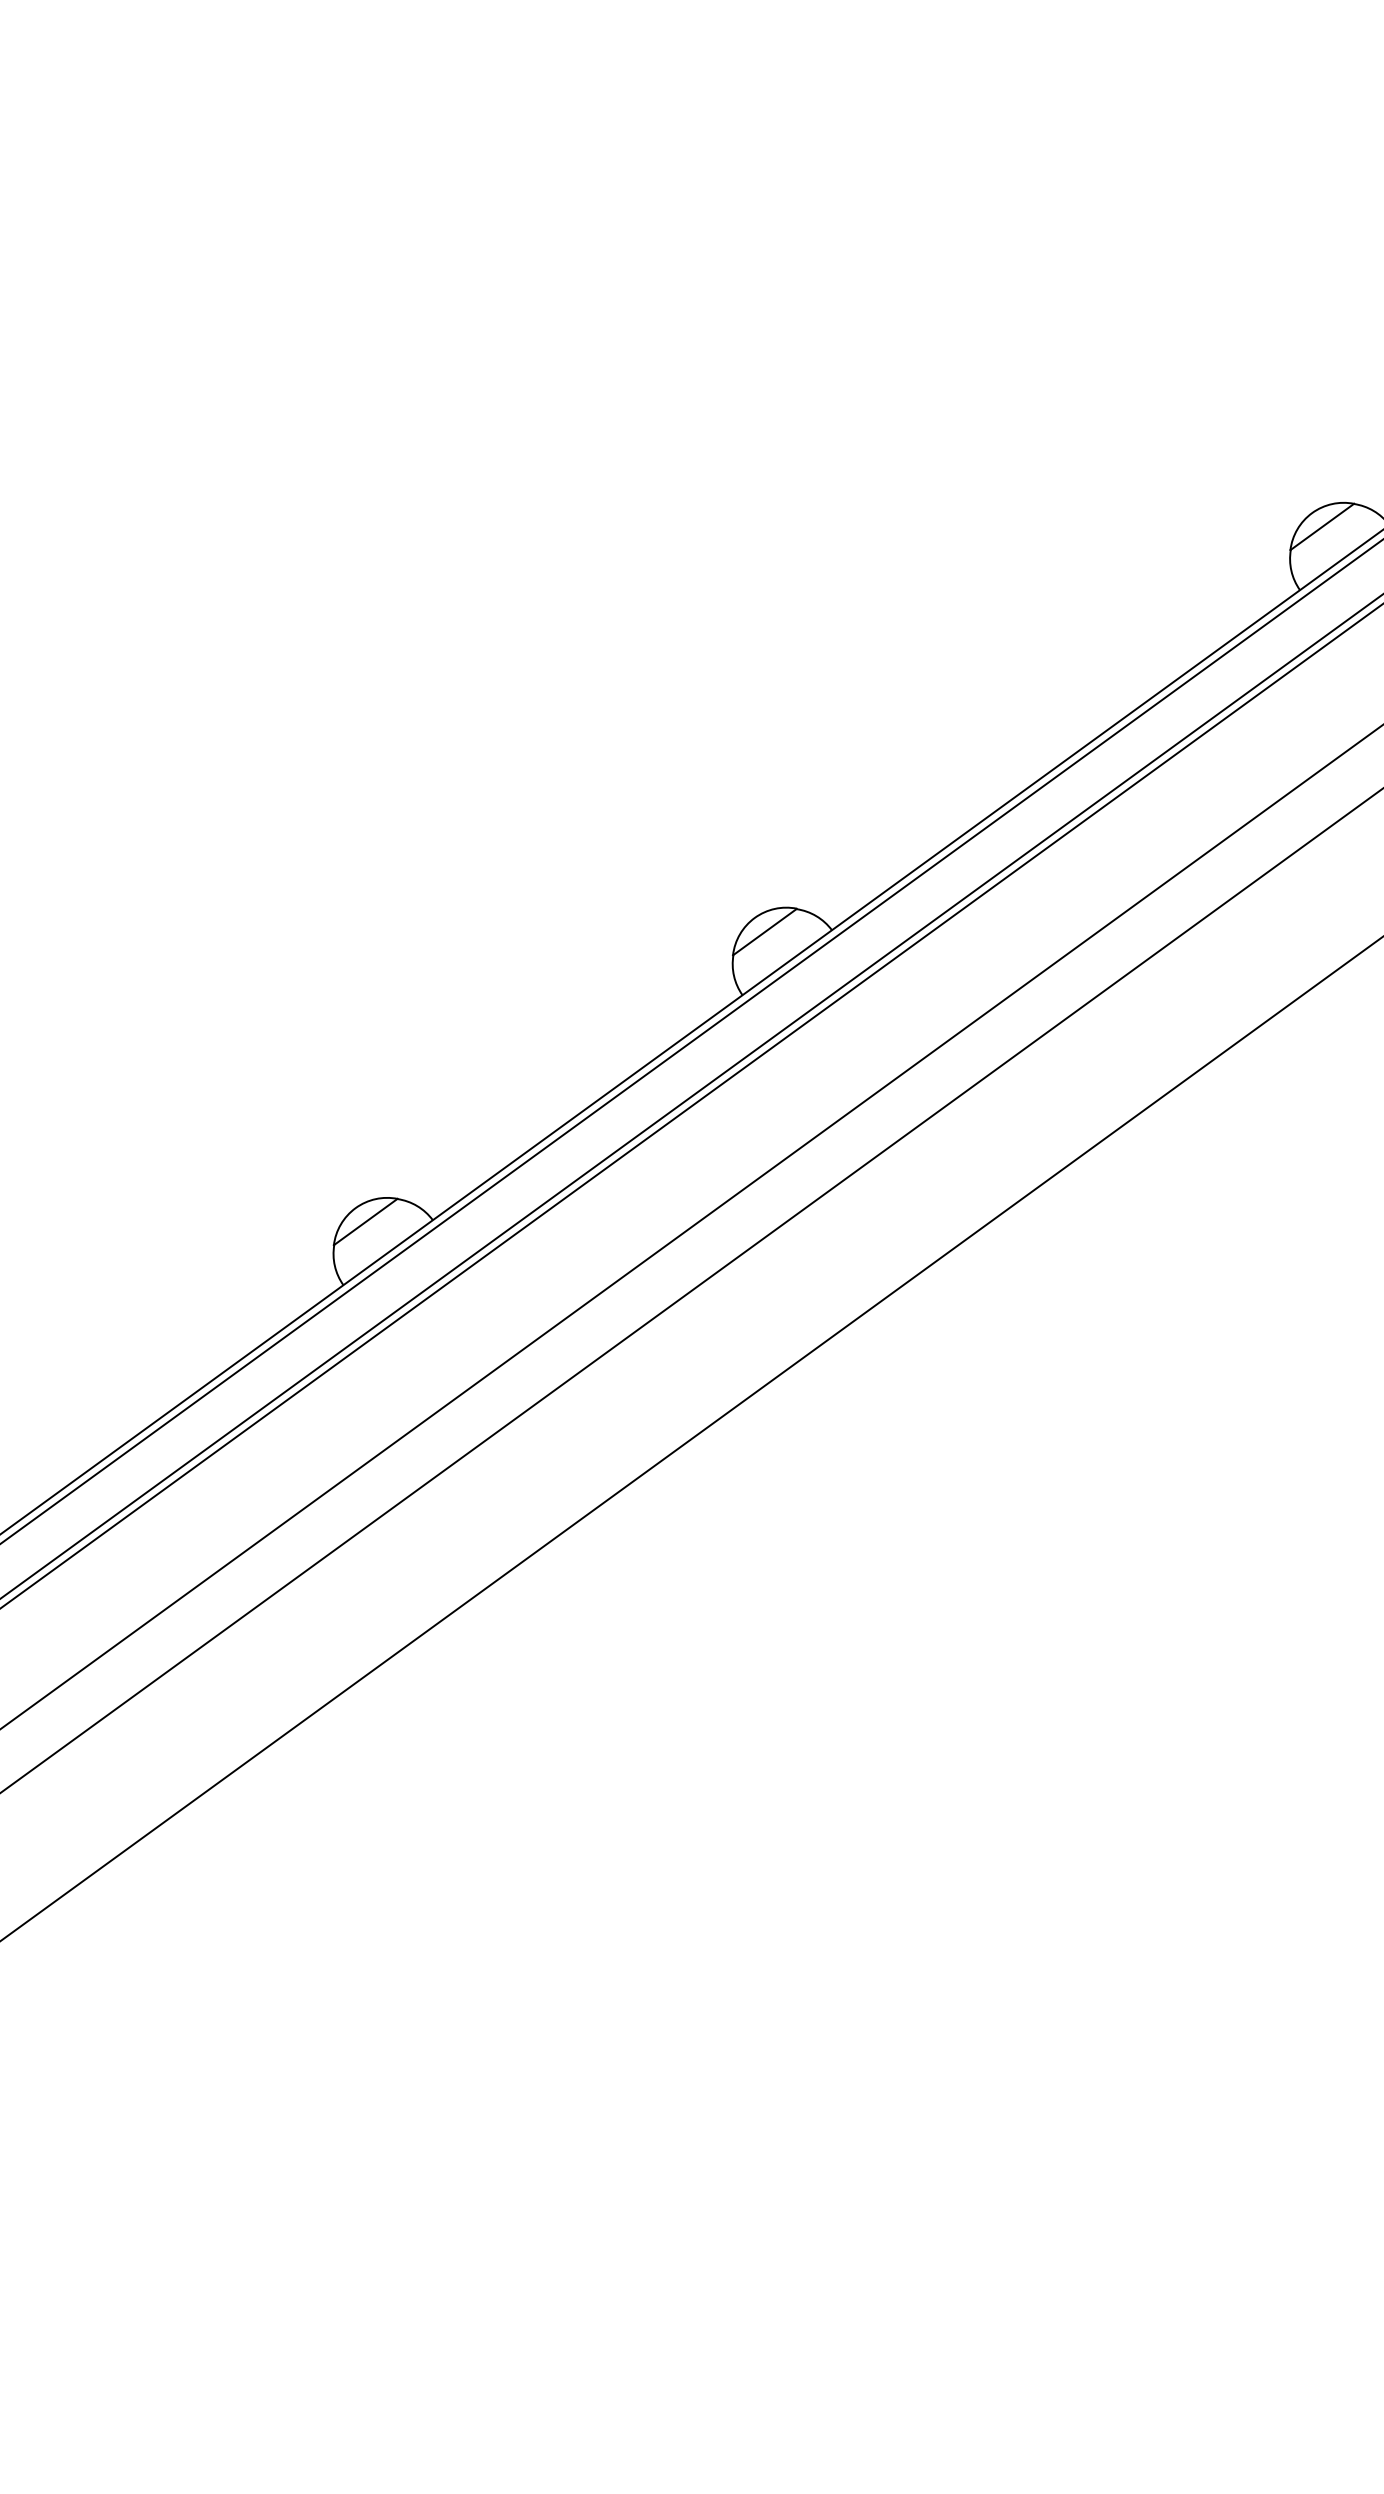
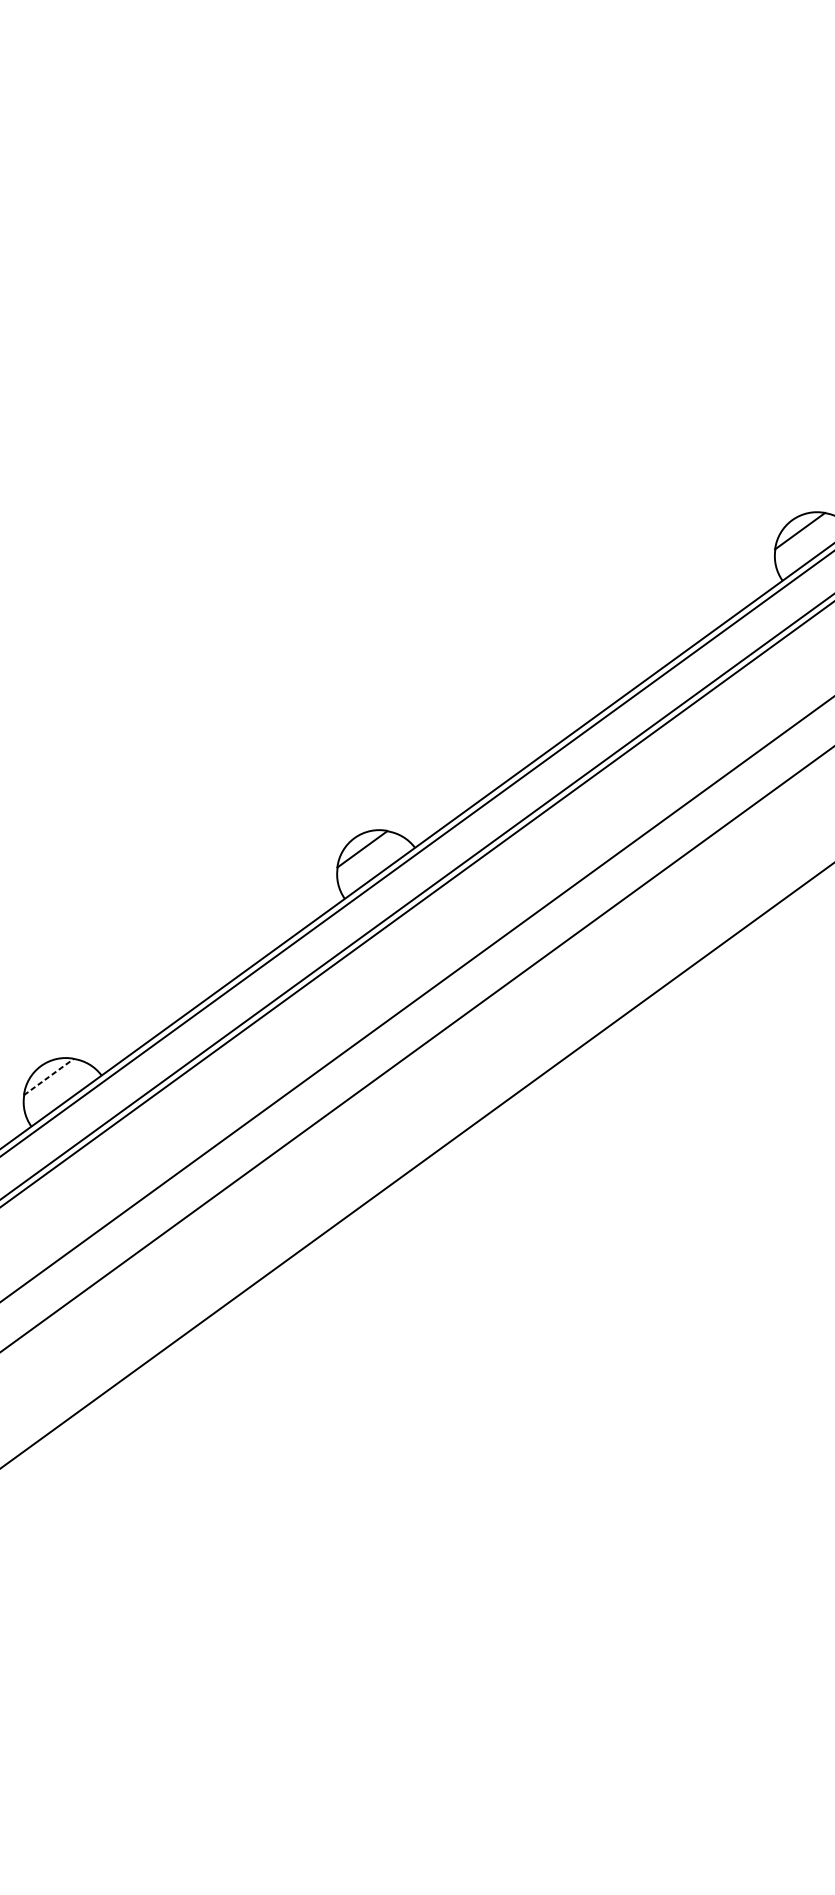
line: (366, 1221) -> (49, 1076), solid -> dashed

